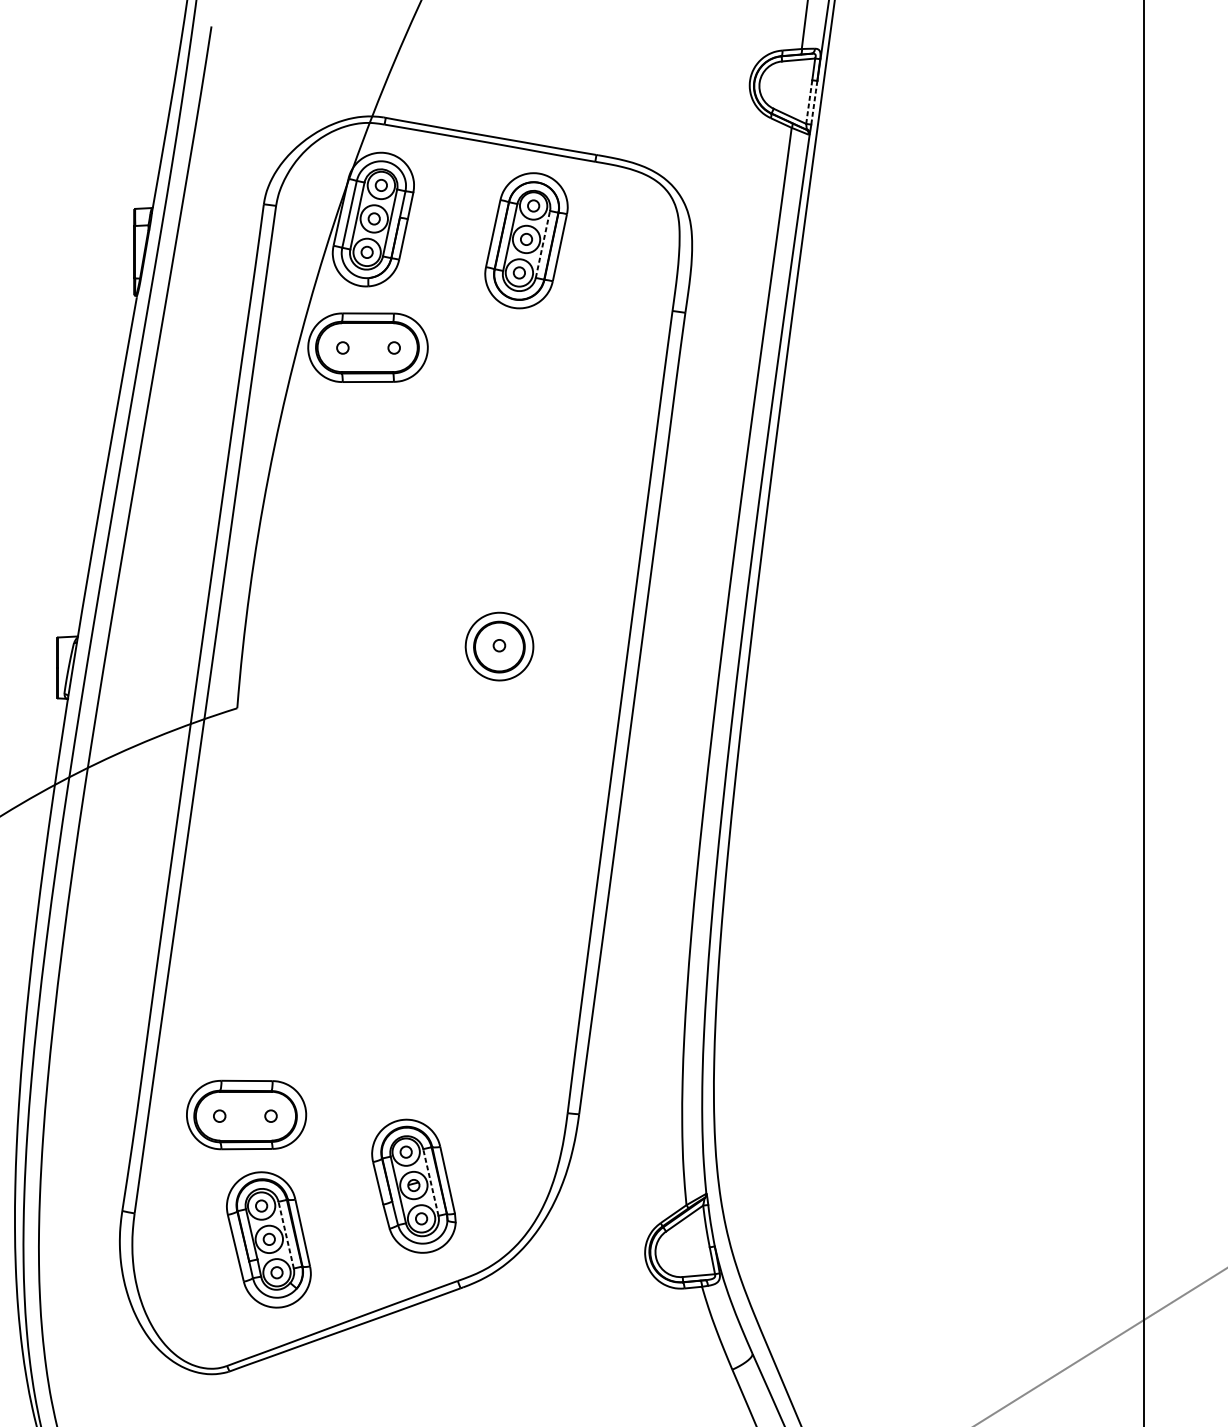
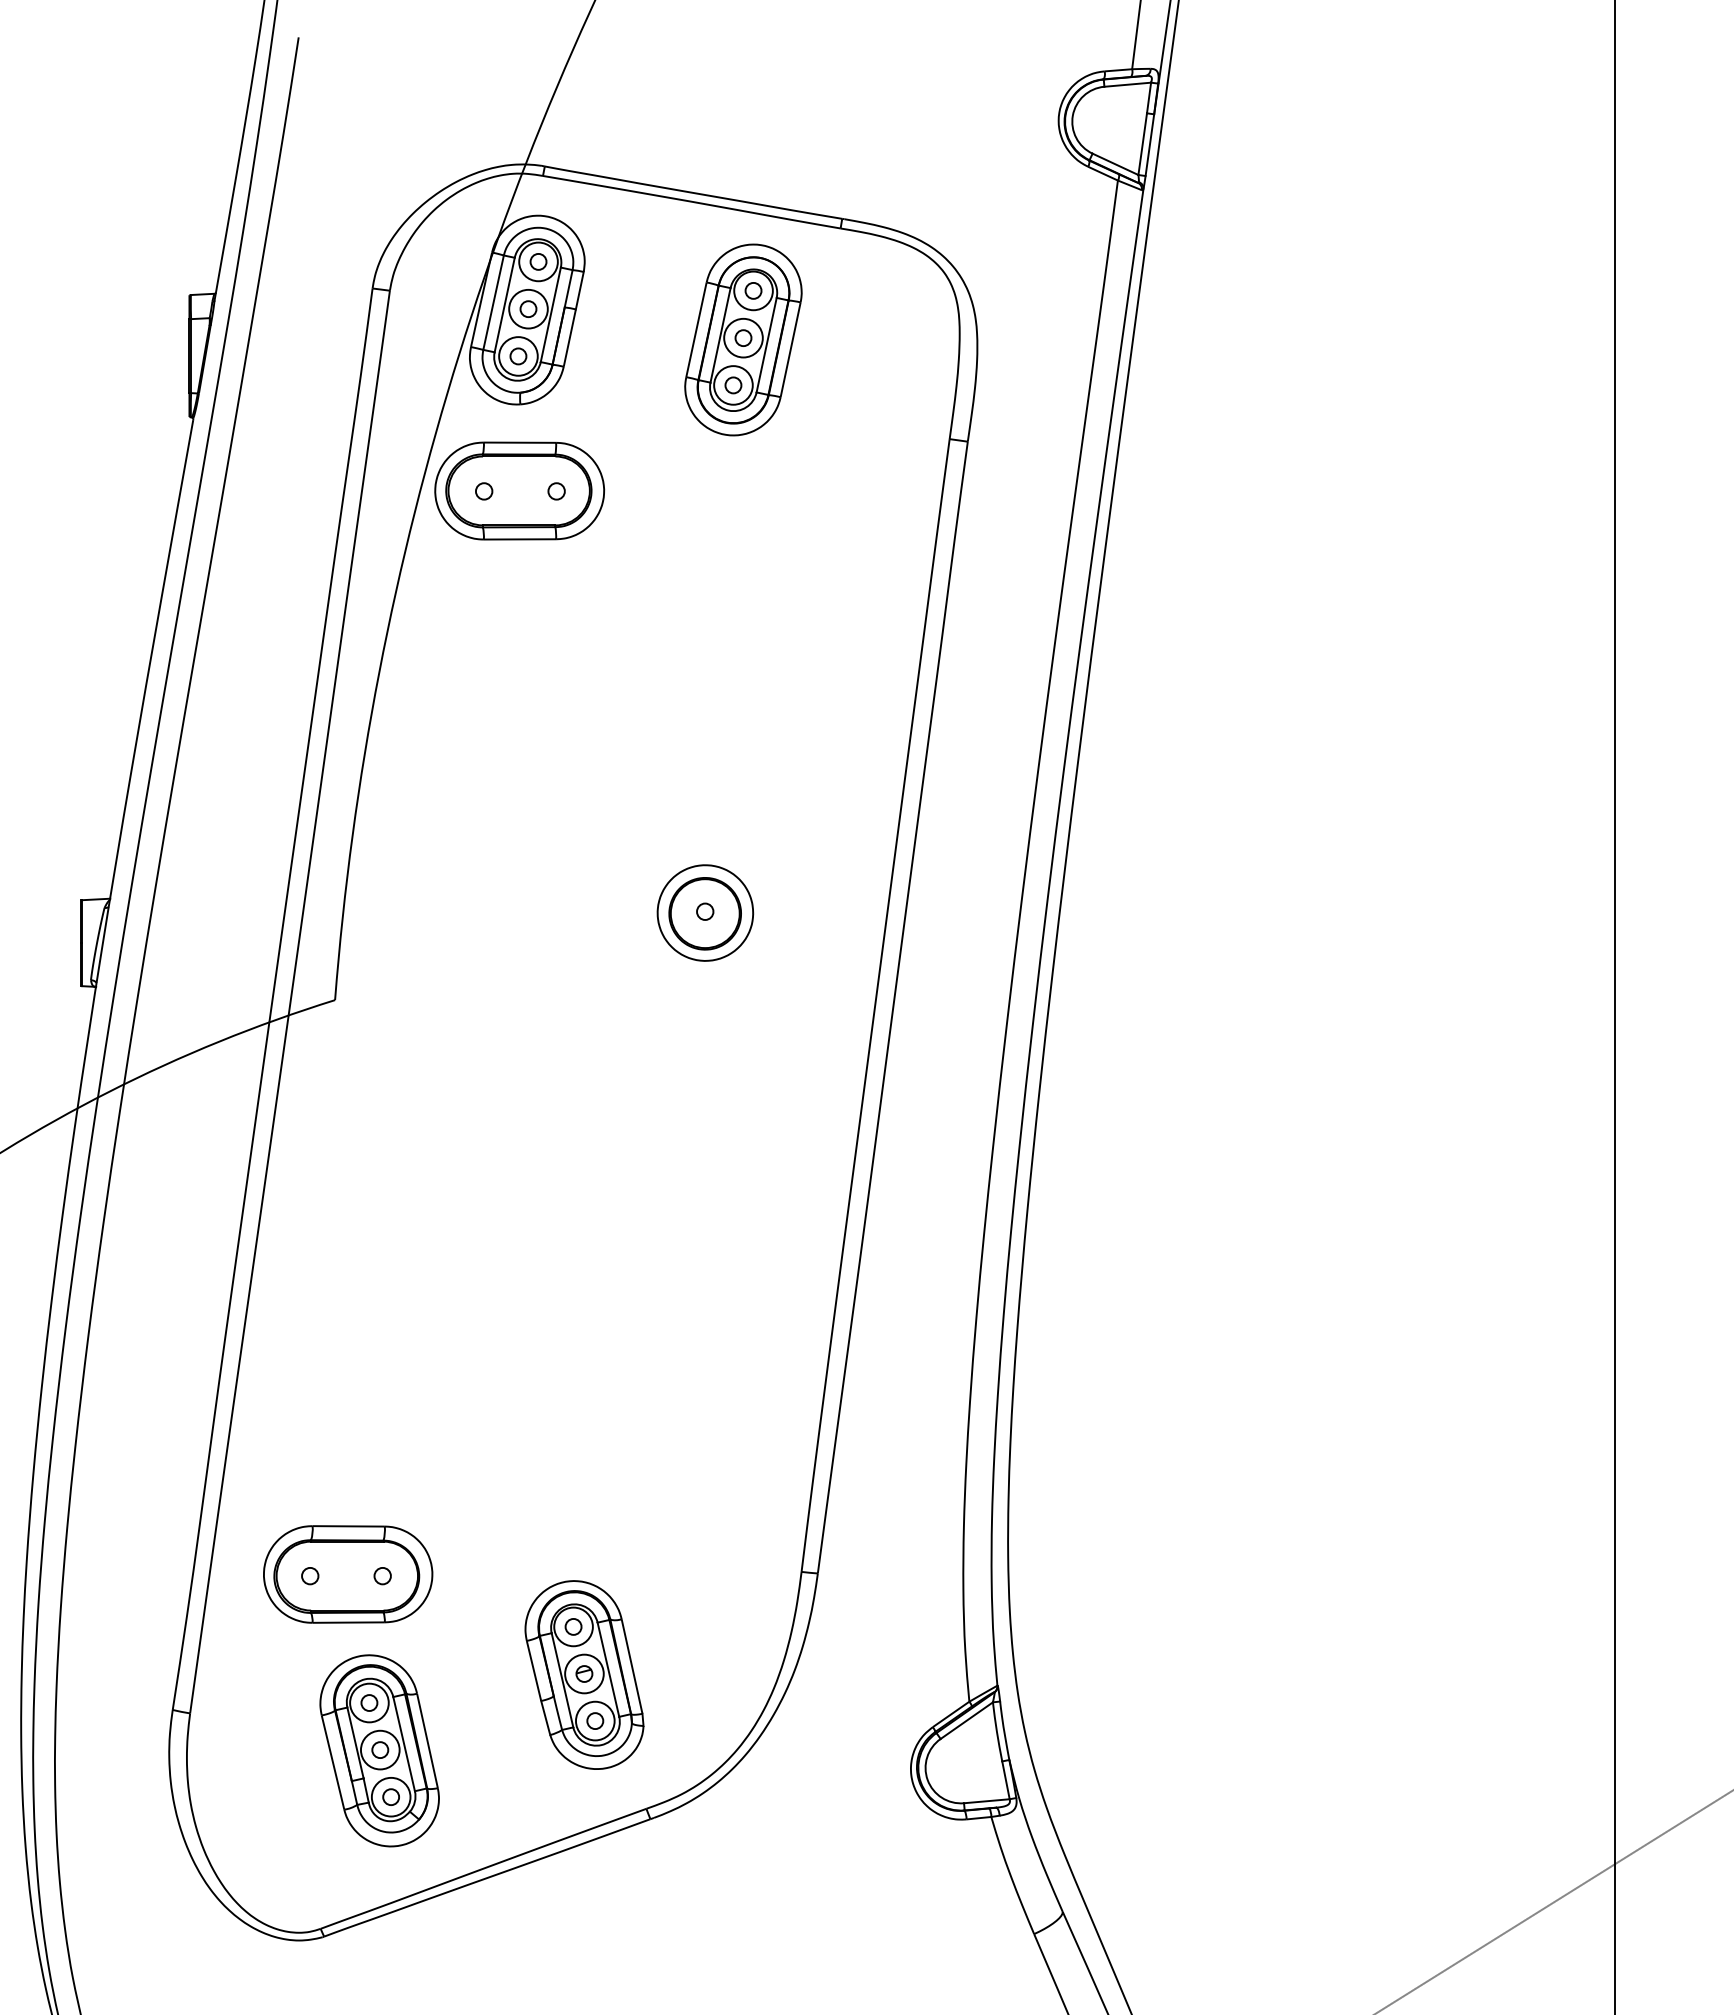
line: (809, 101) -> (1142, 143), dashed -> solid
line: (814, 102) -> (1149, 144), dashed -> solid
line: (542, 243) -> (766, 344), dashed -> solid
line: (430, 1182) -> (608, 1669), dashed -> solid
line: (286, 1234) -> (404, 1743), dashed -> solid

